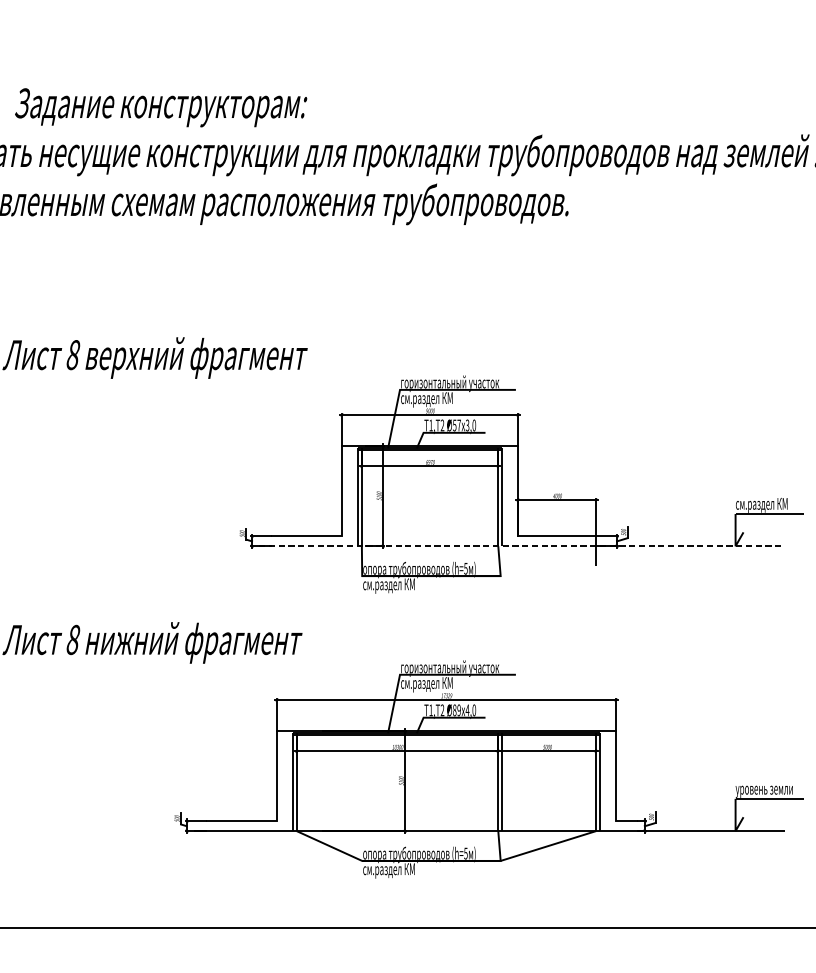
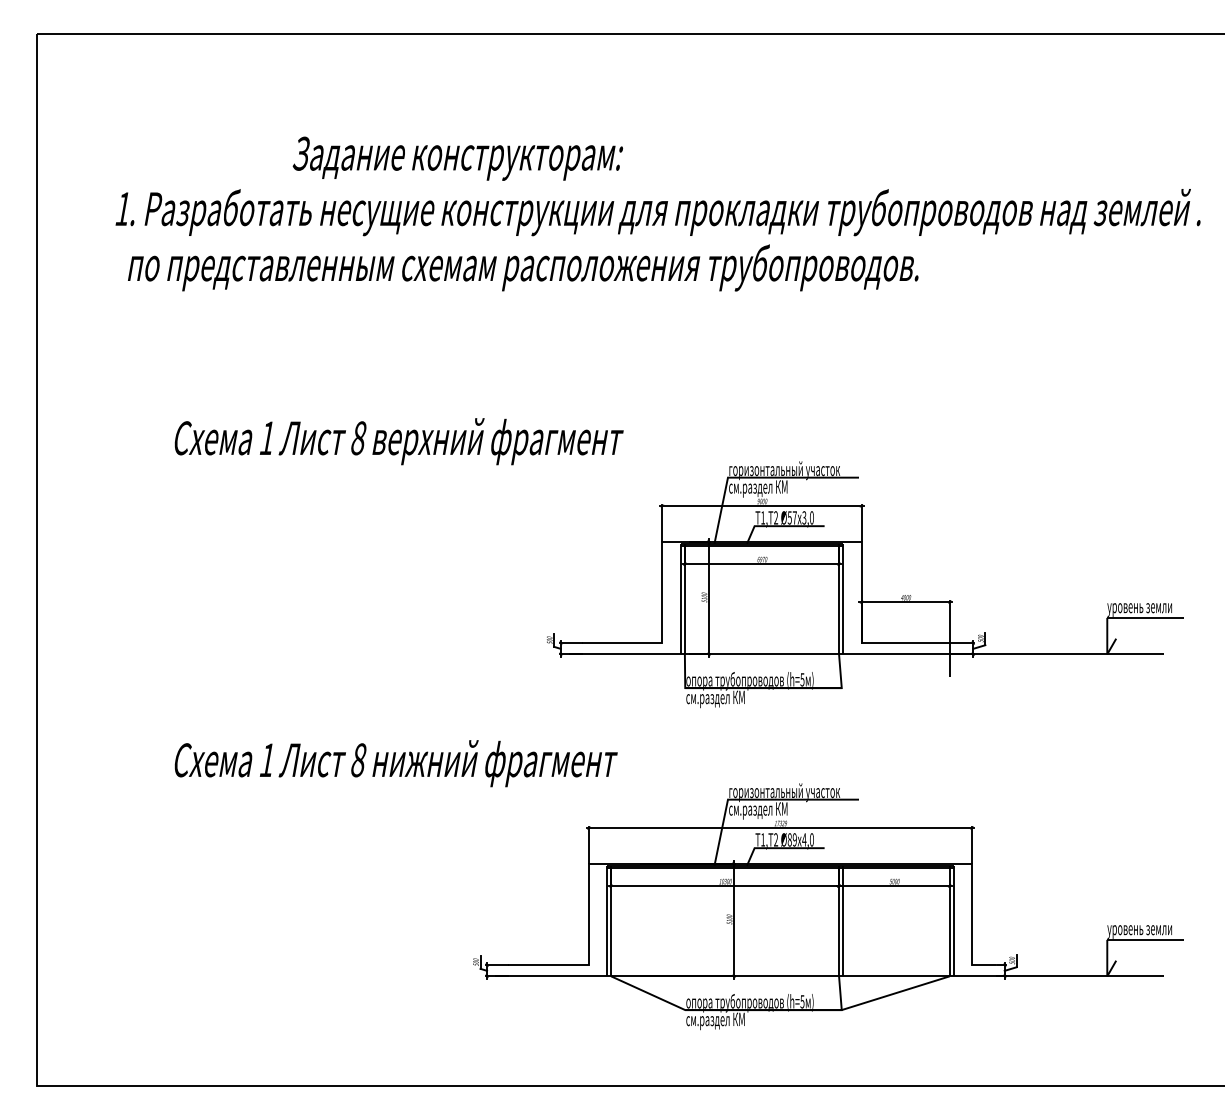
text: (764, 504) -> (1139, 607), см.раздел КМ -> уровень земли
line: (522, 546) -> (866, 654), dashed -> solid

